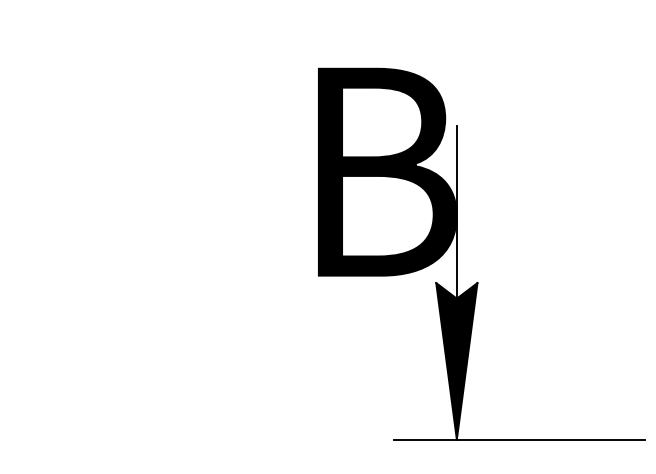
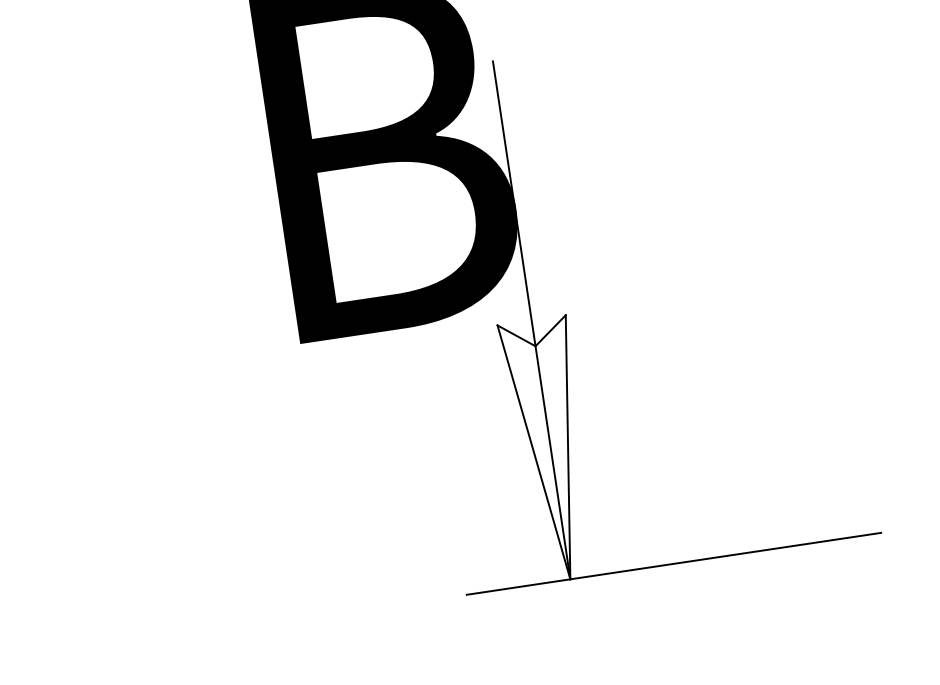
fill: (456, 361) -> (550, 450), removed

